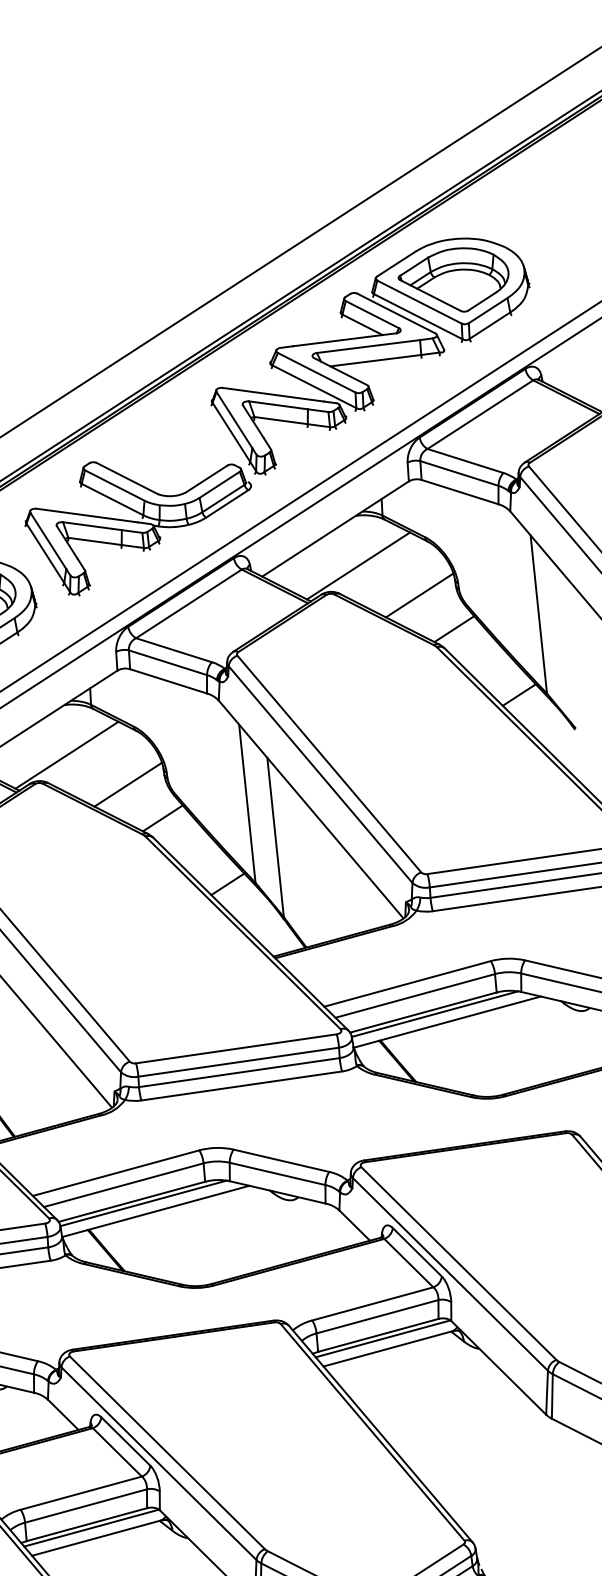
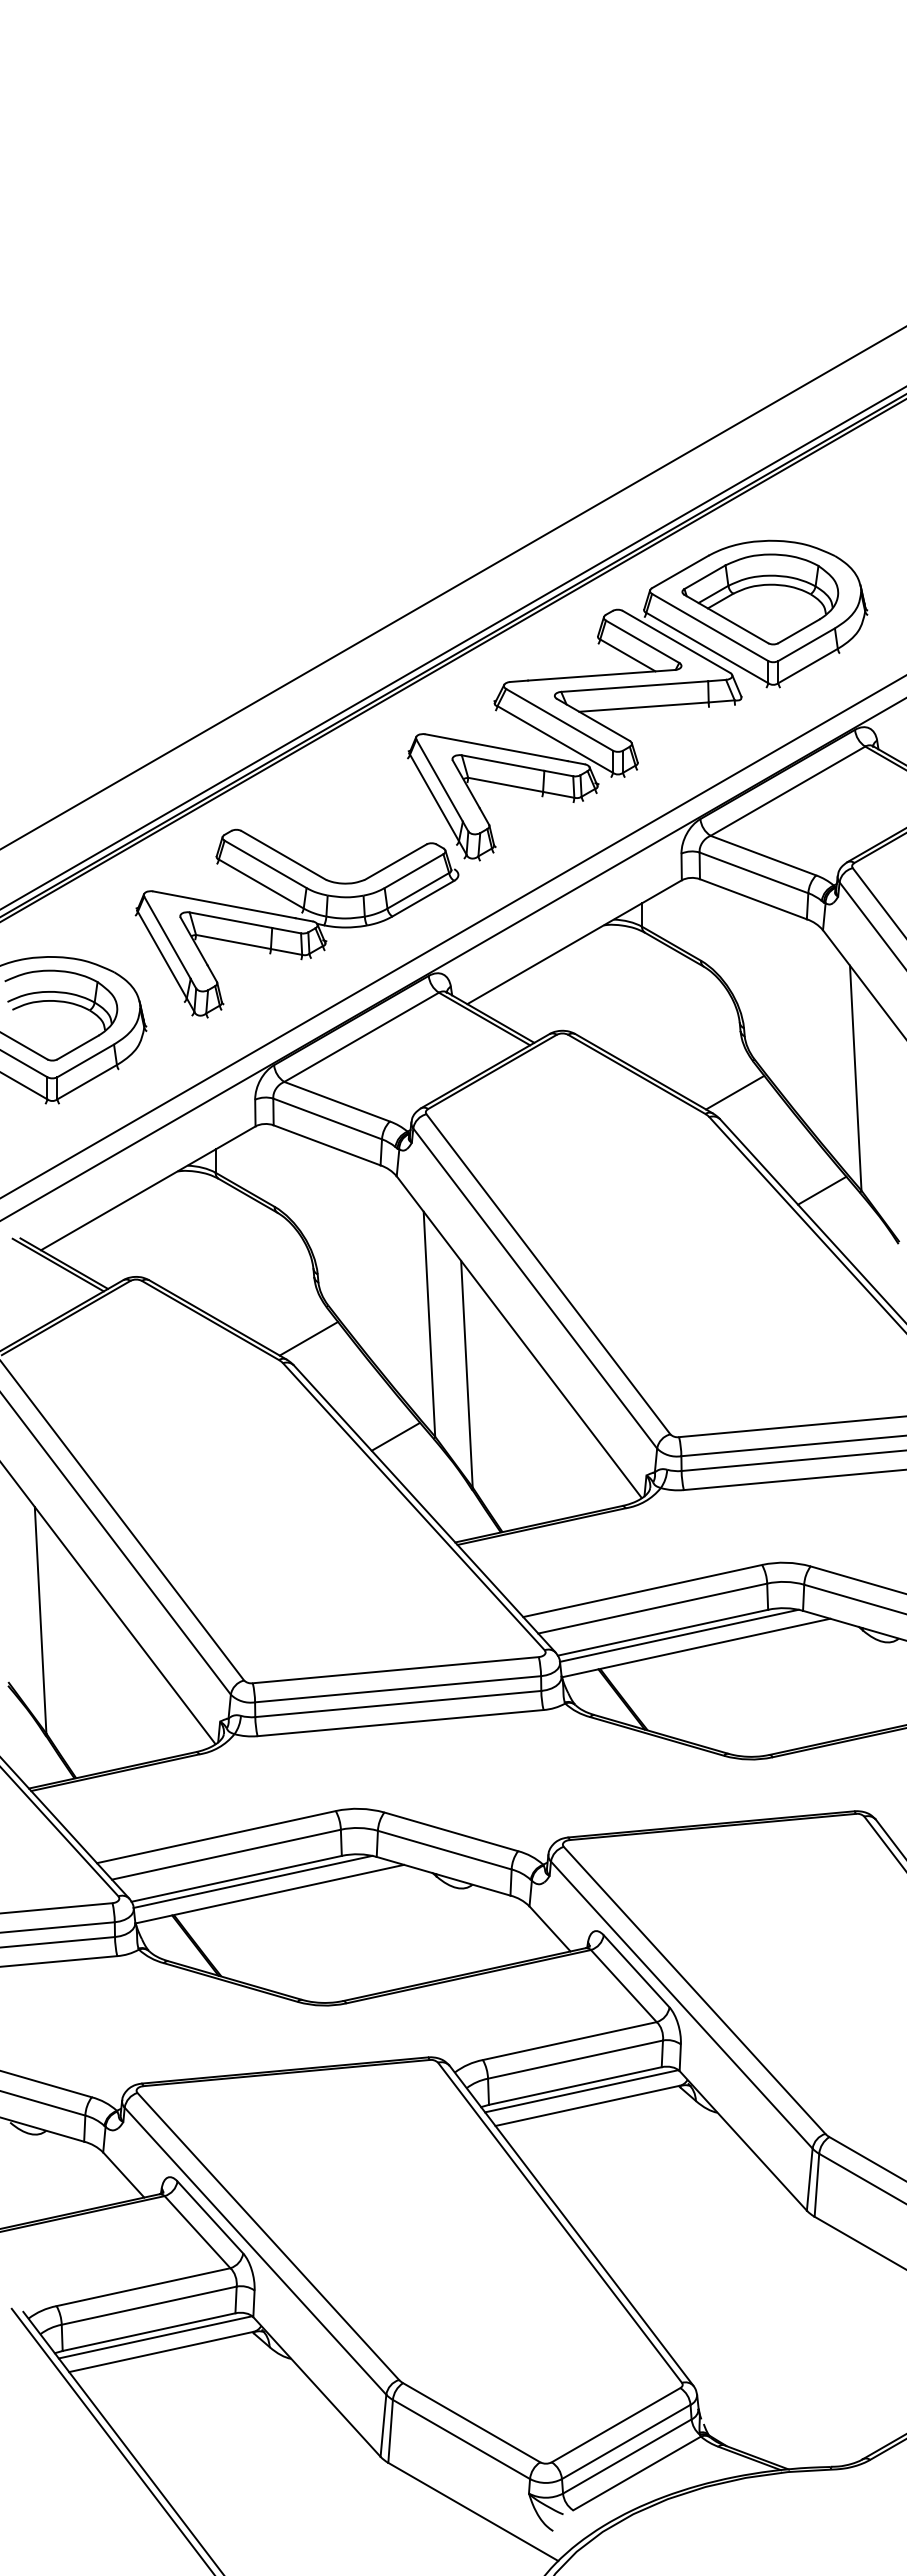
line: (357, 565) -> (603, 995), removed
line: (419, 594) -> (688, 1041), removed
line: (66, 754) -> (177, 1241), removed
line: (128, 784) -> (262, 1288), removed

